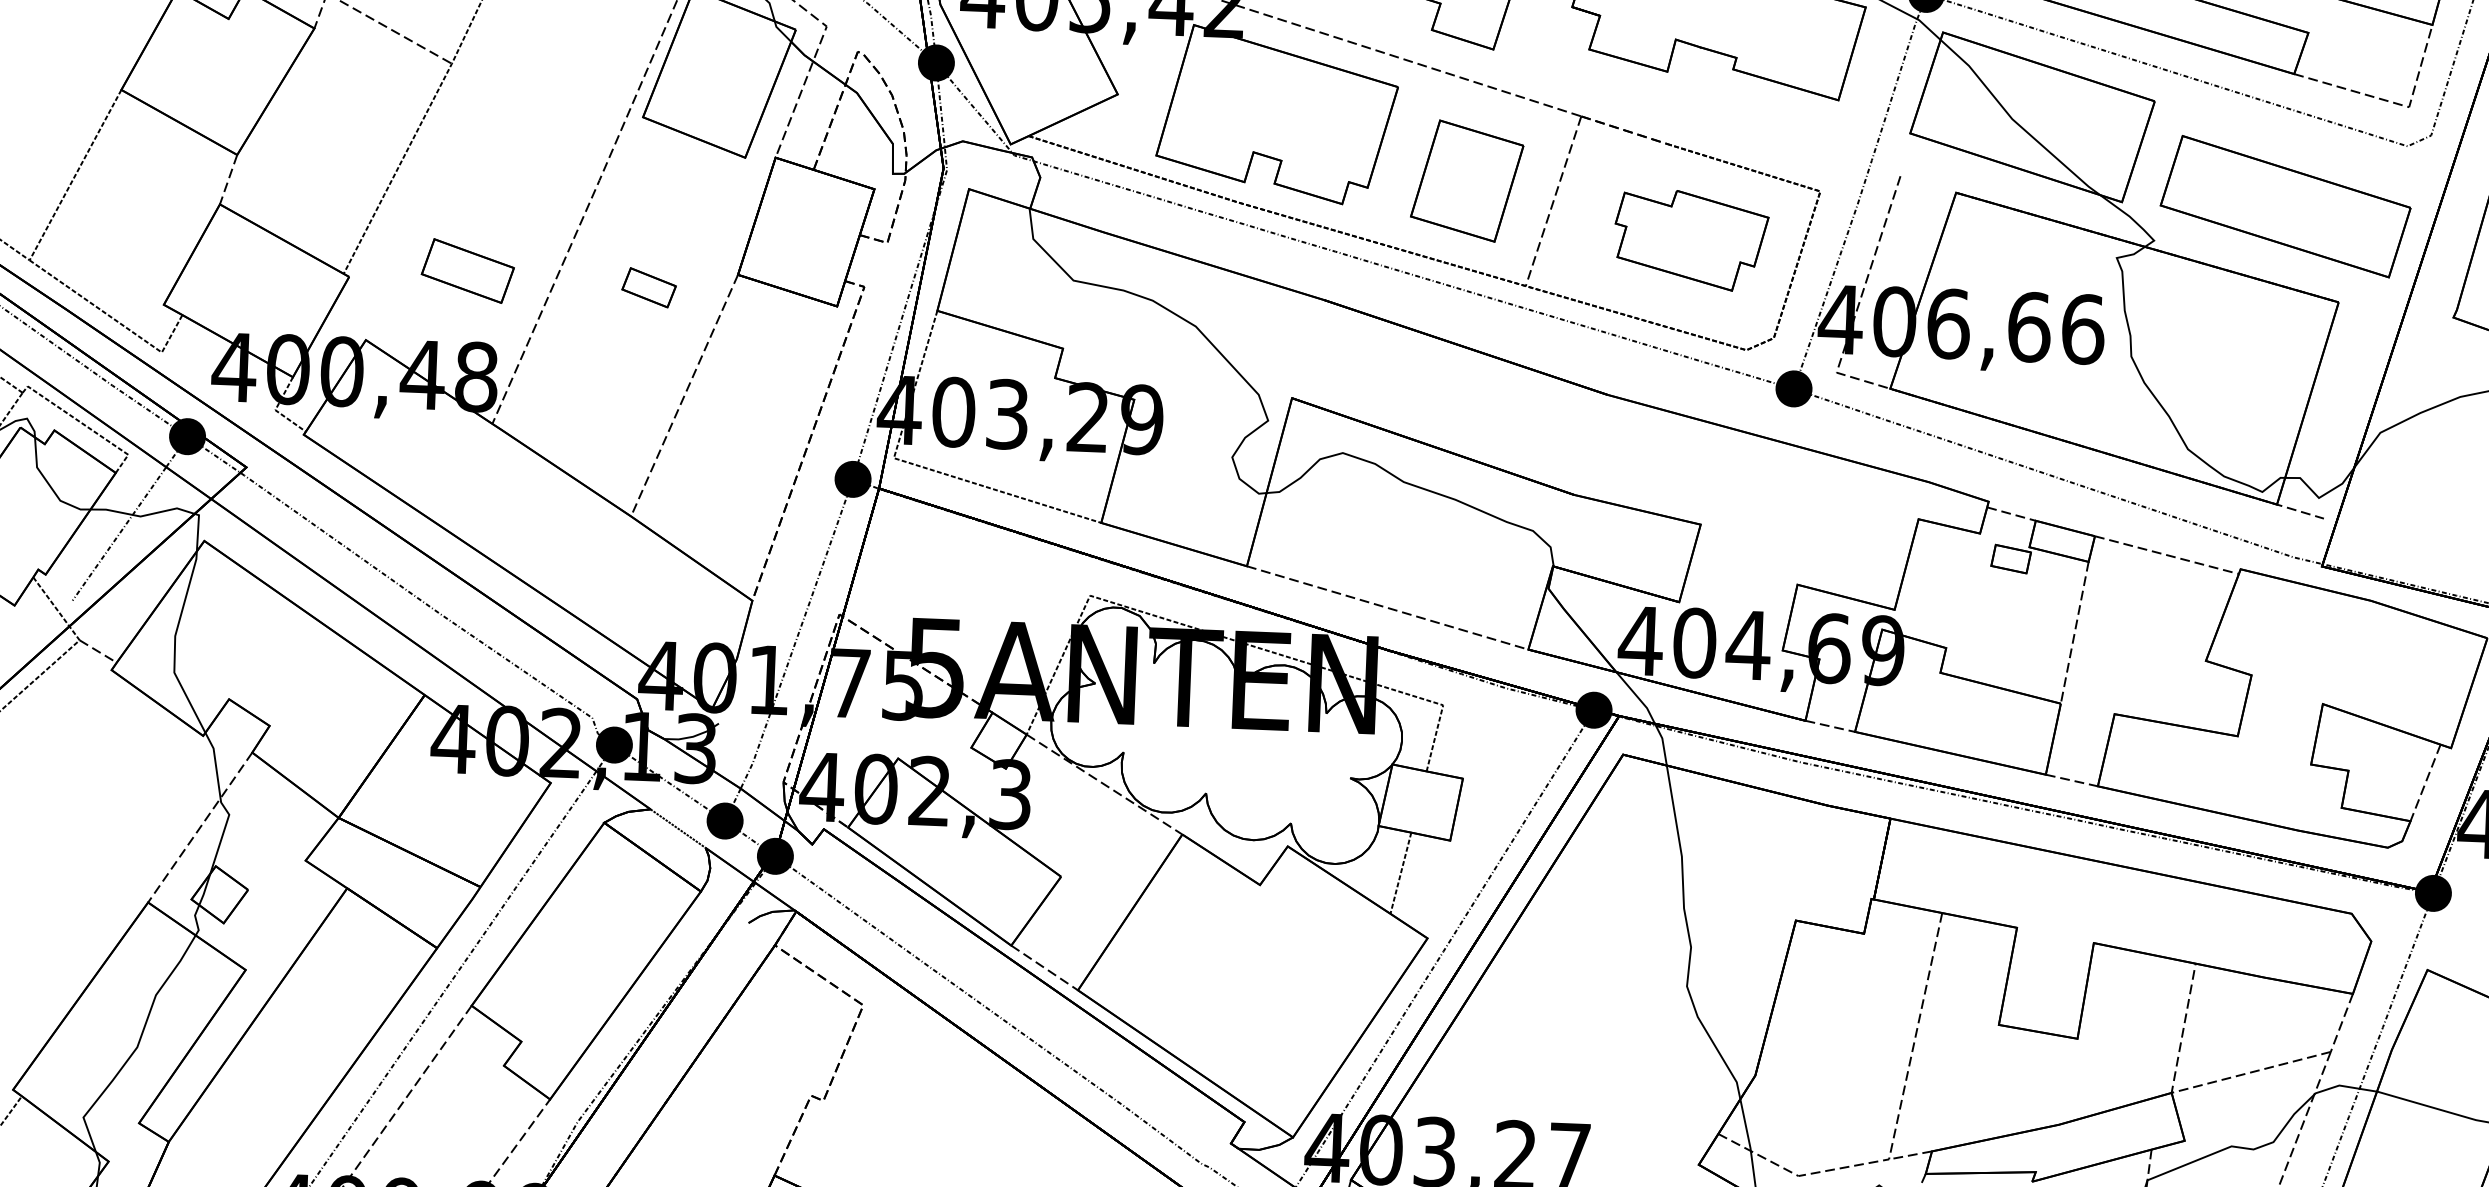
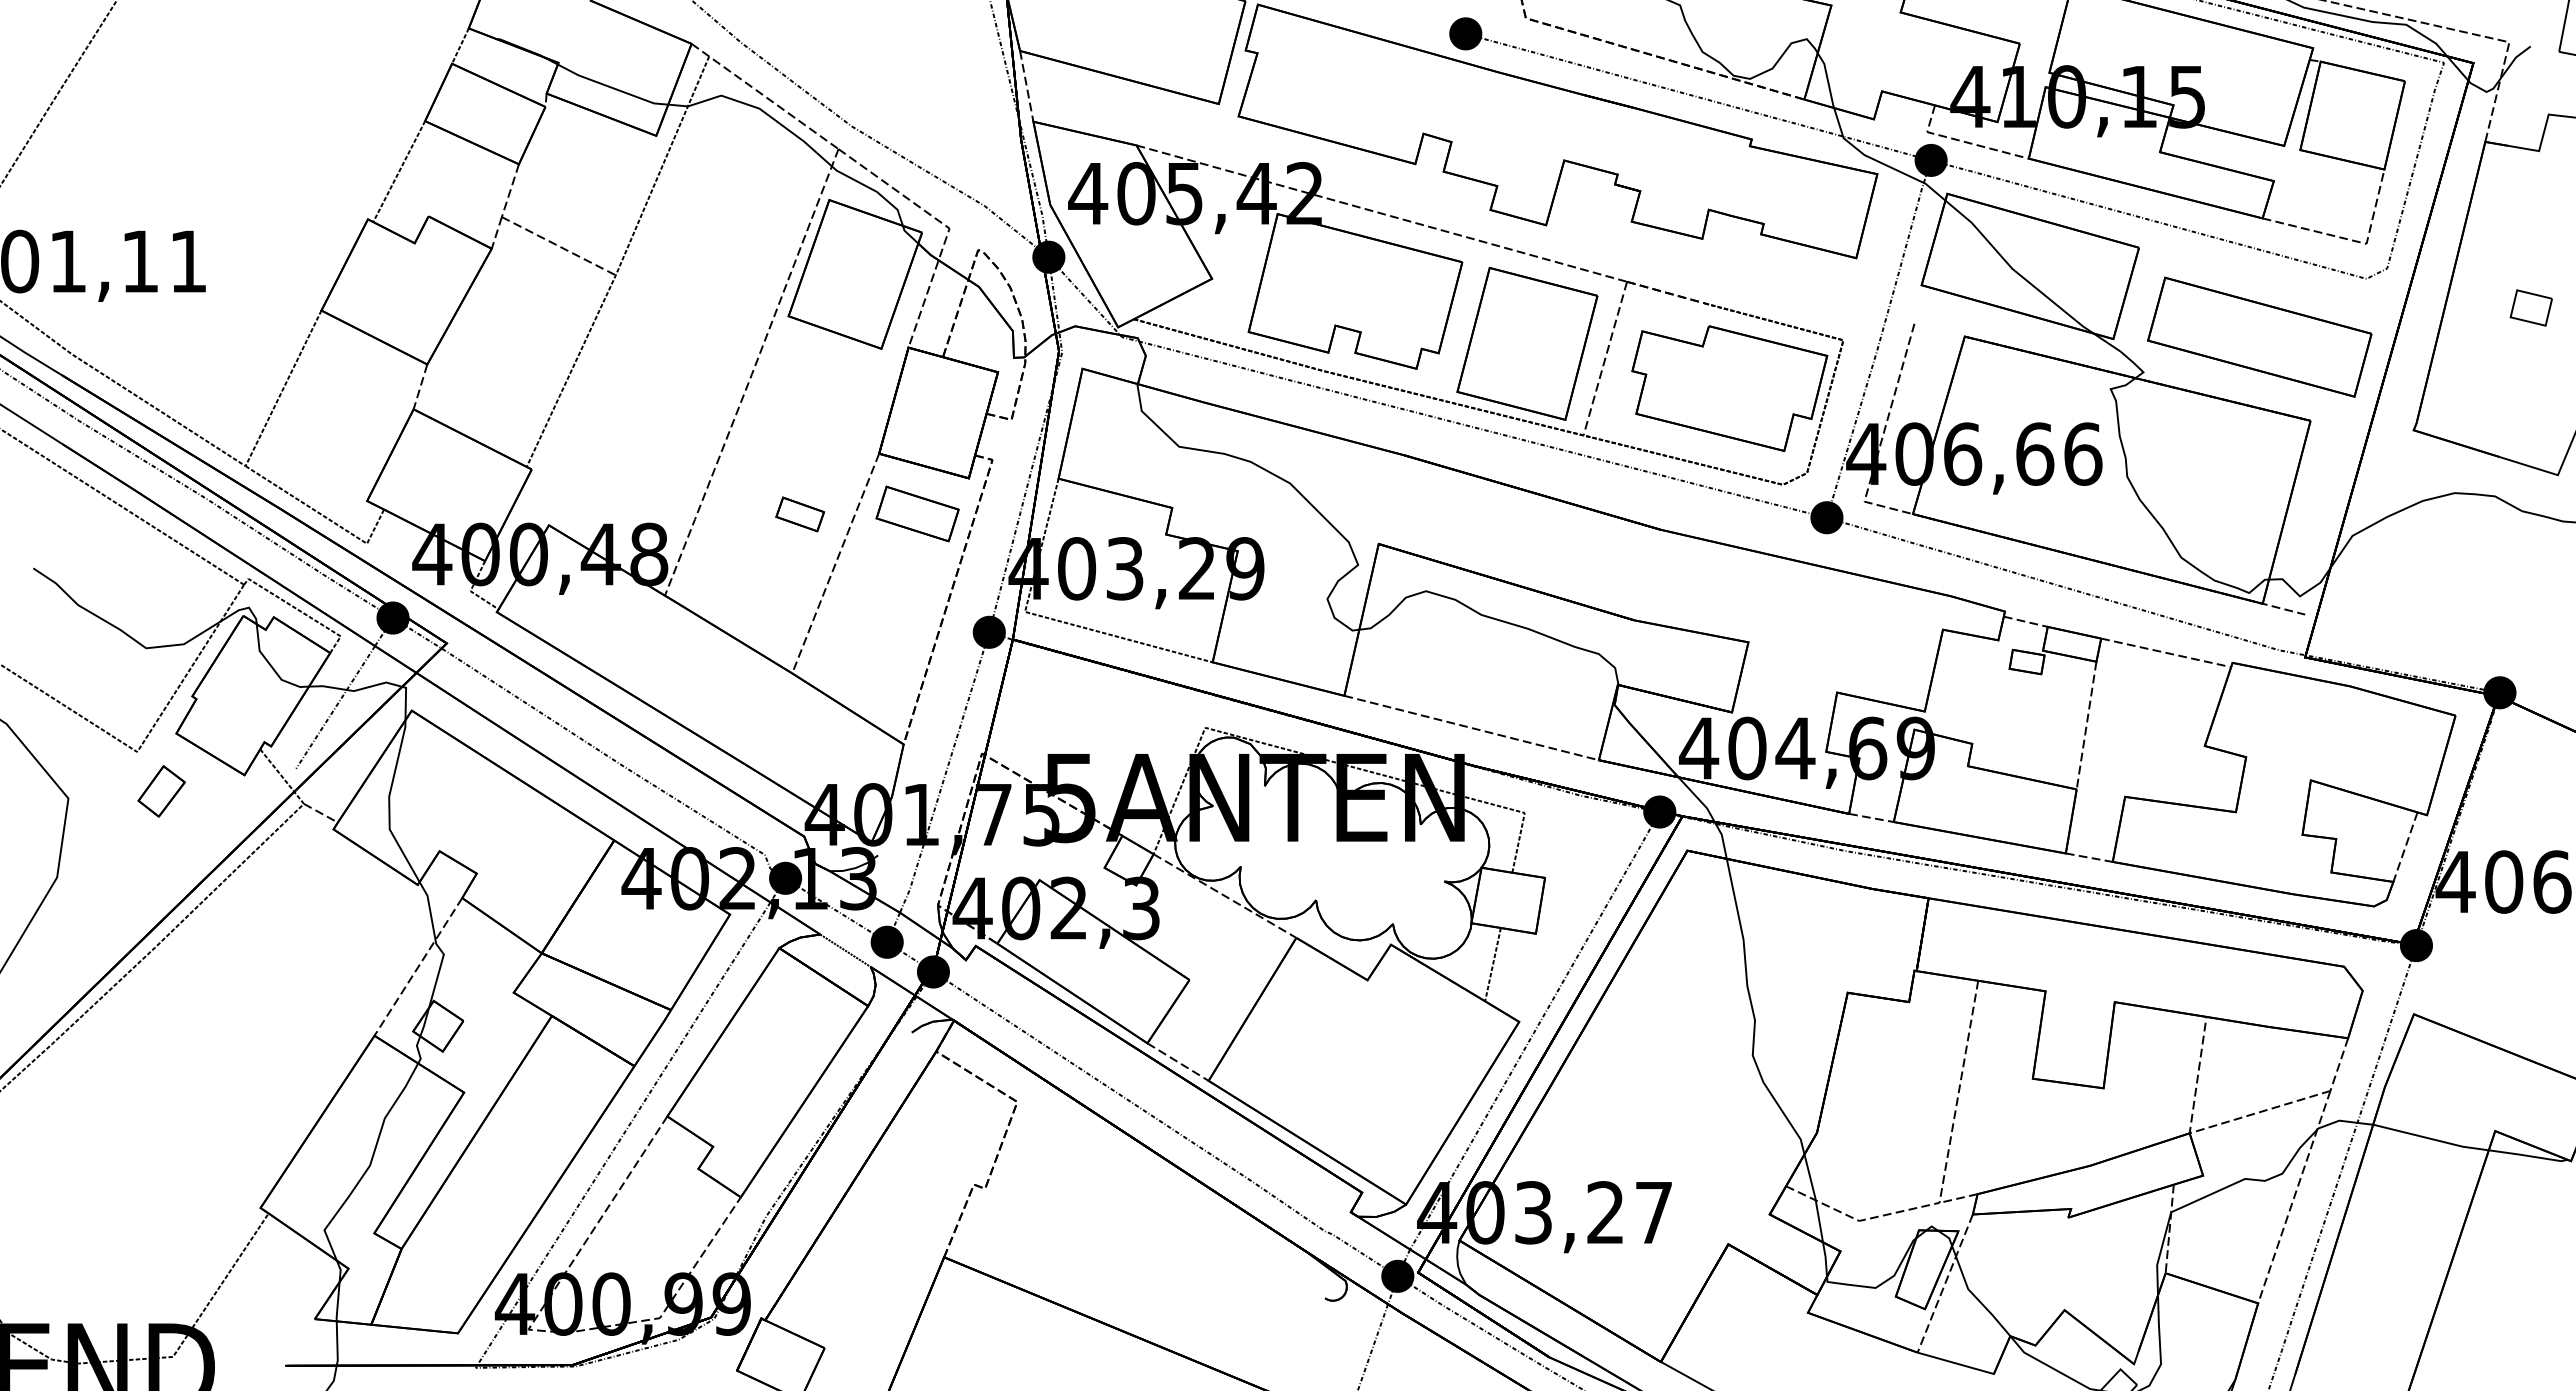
part: (1467, 180) -> (1527, 343), size x1.43
part: (1690, 240) -> (1729, 388), size x1.43
part: (467, 270) -> (917, 513), moved
part: (649, 287) -> (800, 514), moved

